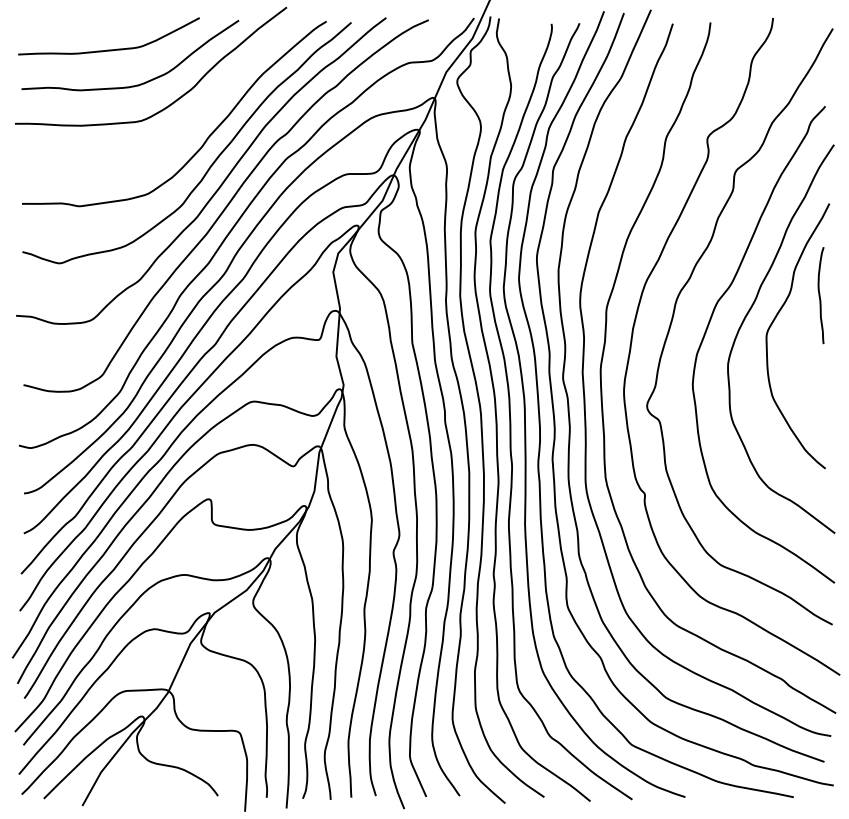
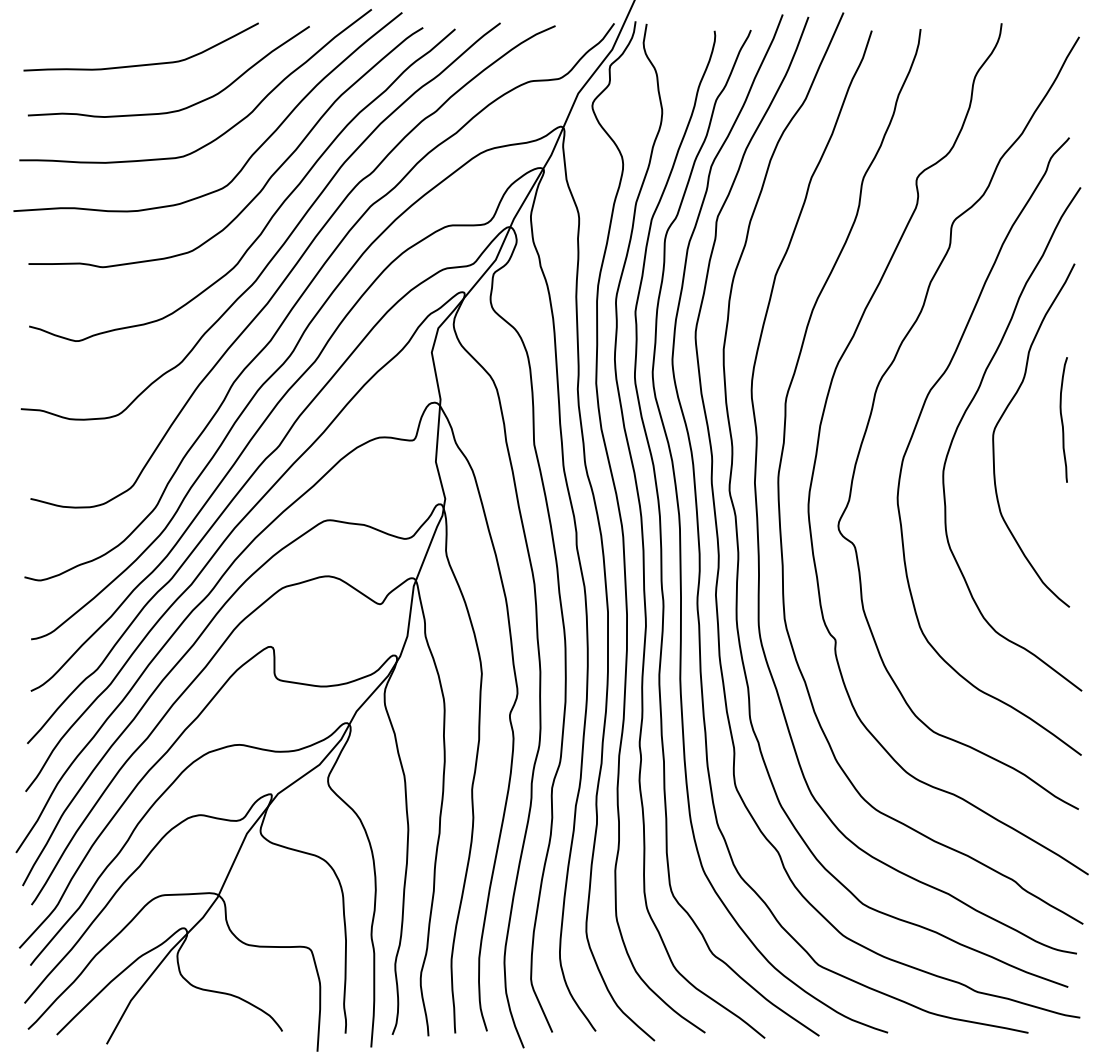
curve: (193, 120) -> (250, 155), added
curve: (820, 295) -> (1062, 419), moved

